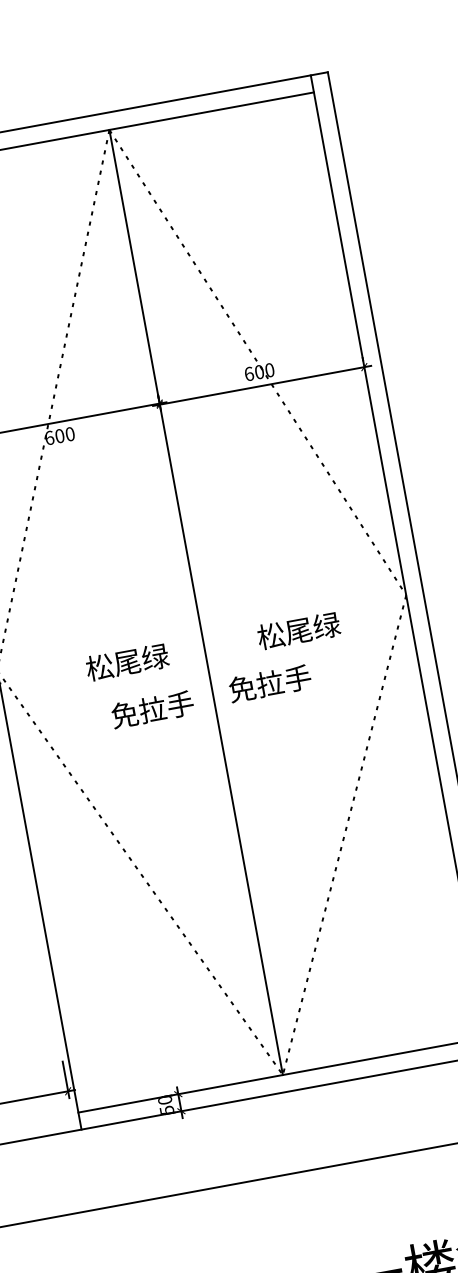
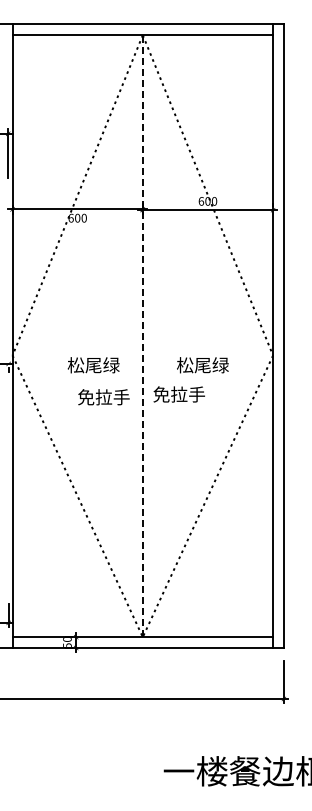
line: (195, 601) -> (142, 335), solid -> dashed

